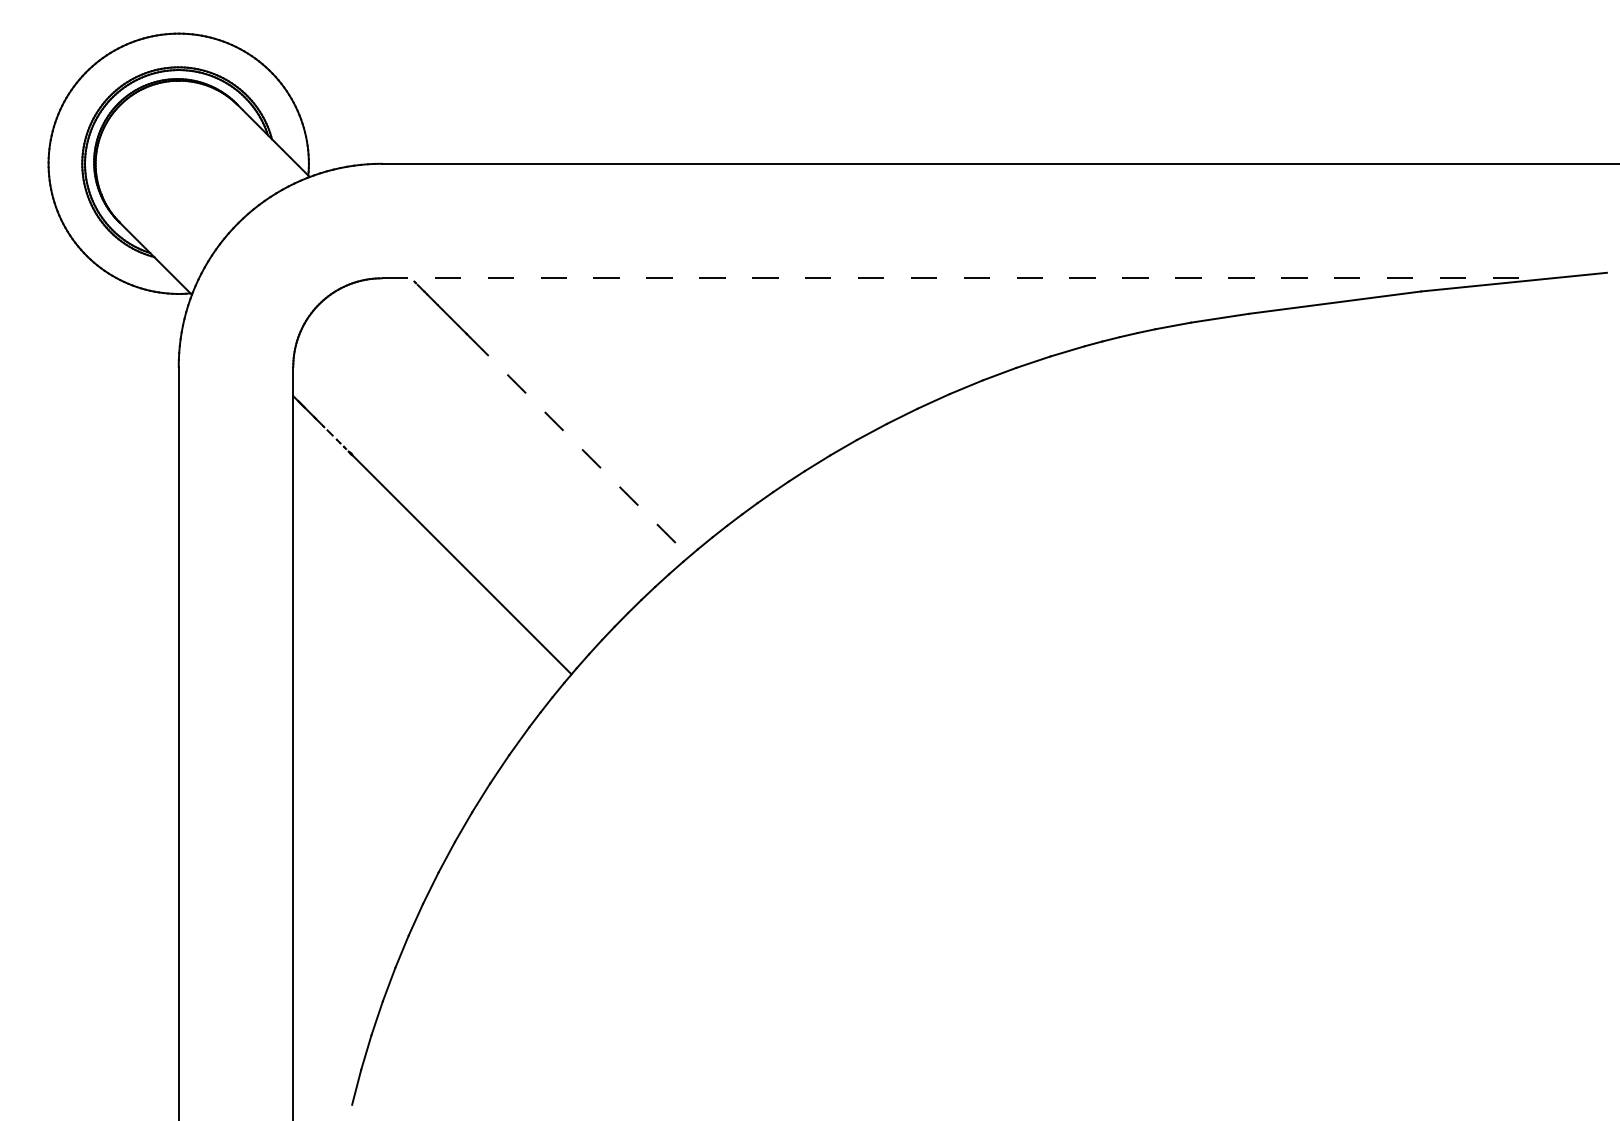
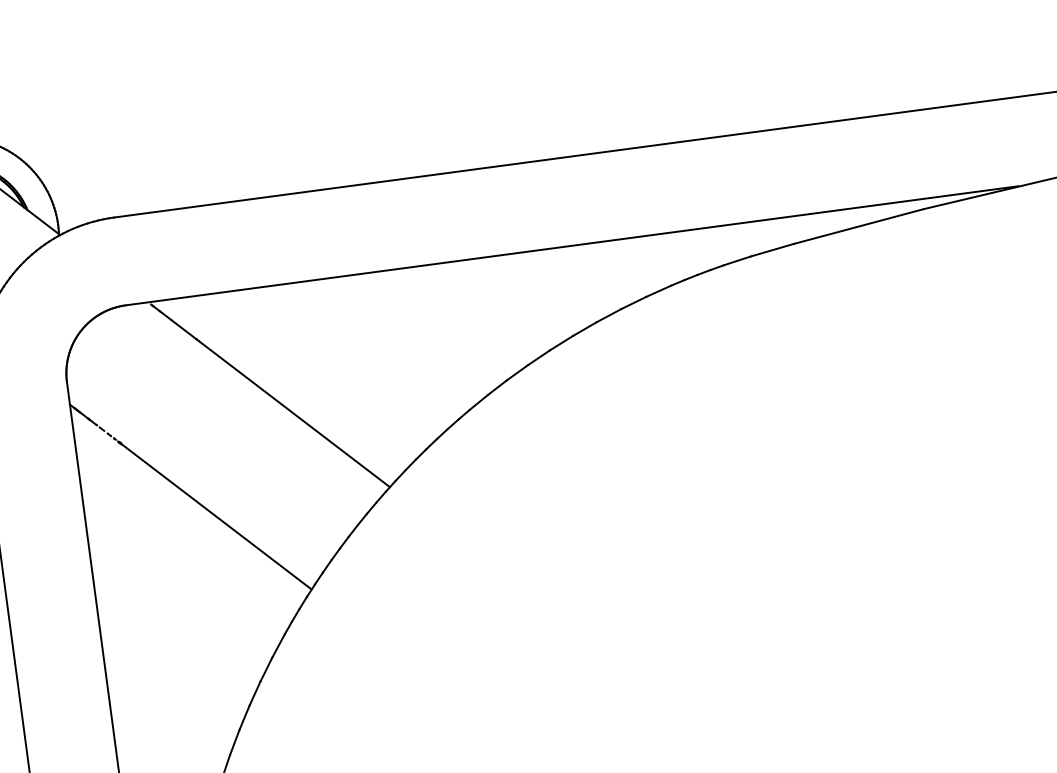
line: (963, 278) -> (571, 245), dashed -> solid
line: (580, 447) -> (295, 414), dashed -> solid

